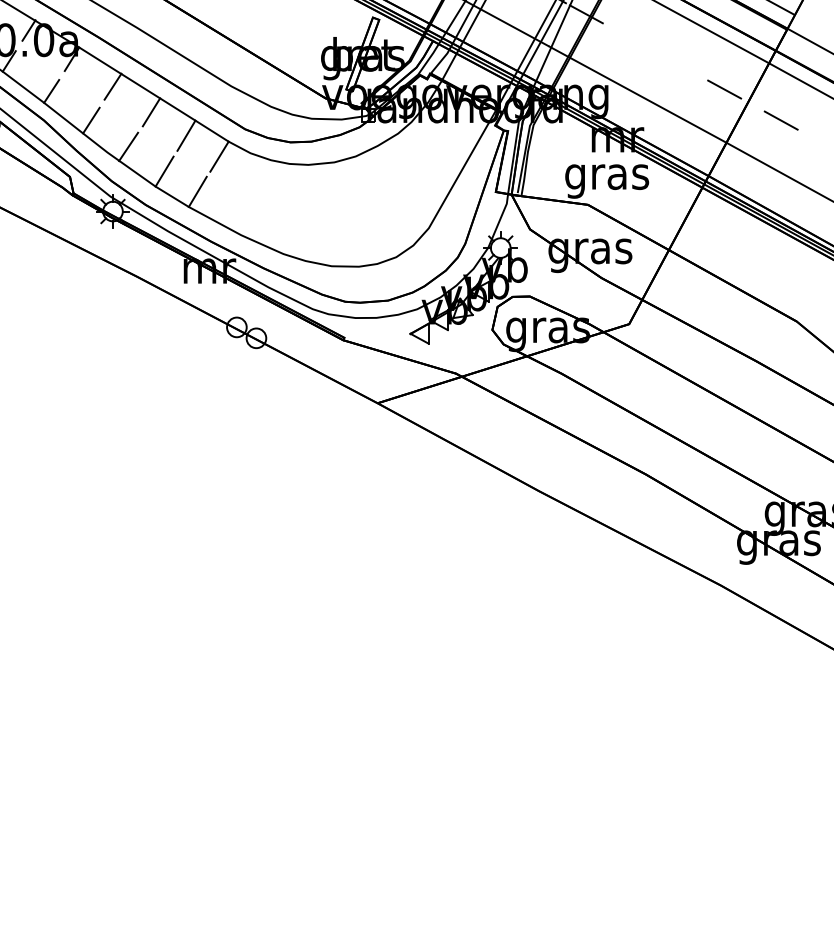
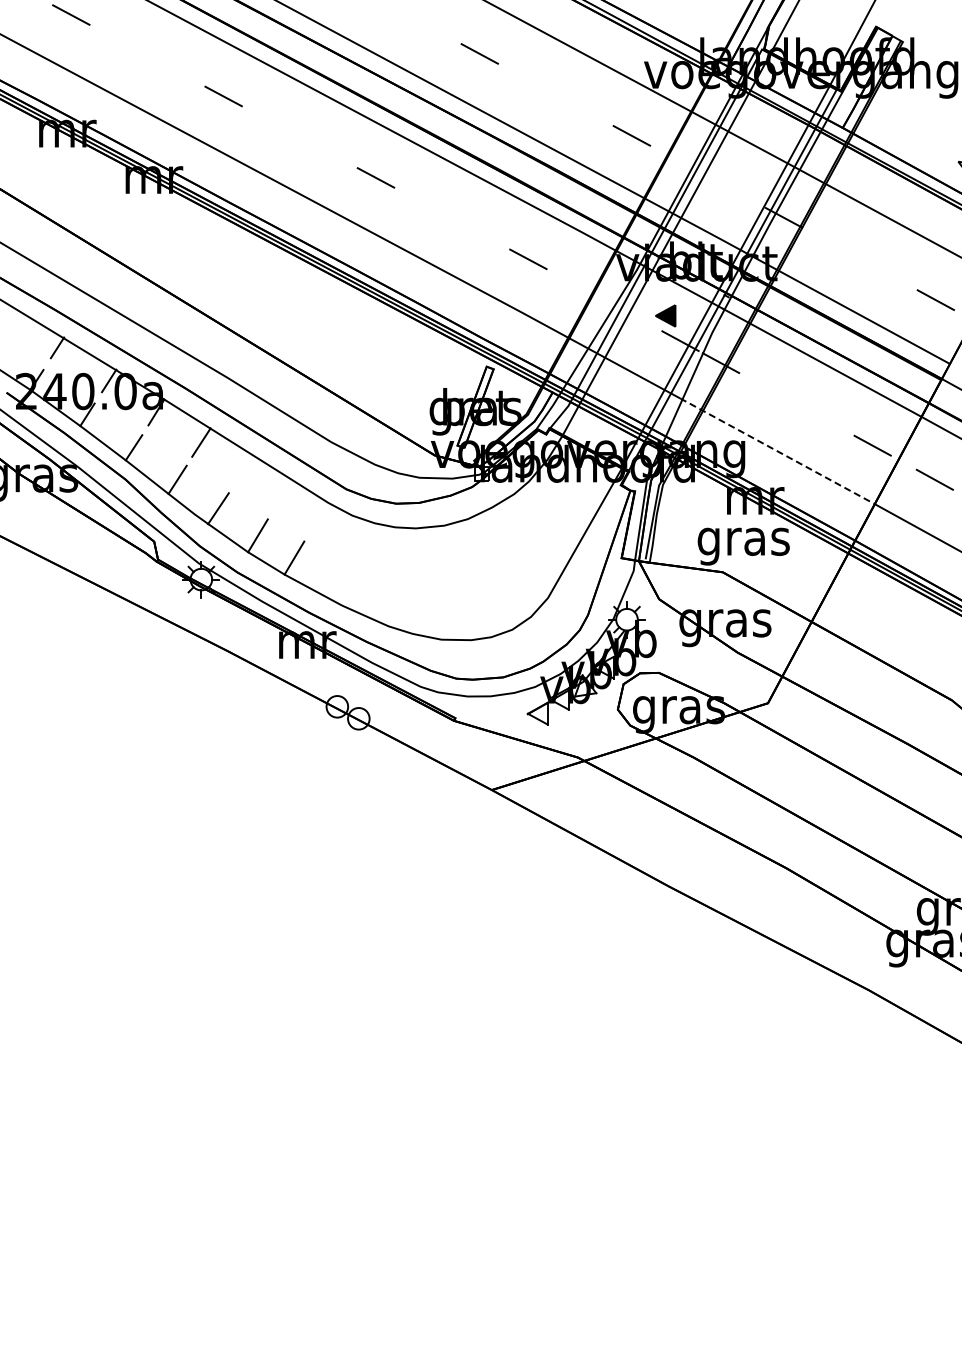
line: (637, 94) -> (777, 451), solid -> dashed
line: (151, 112) -> (243, 470), removed
line: (185, 134) -> (281, 495), removed
line: (219, 155) -> (318, 518), removed

